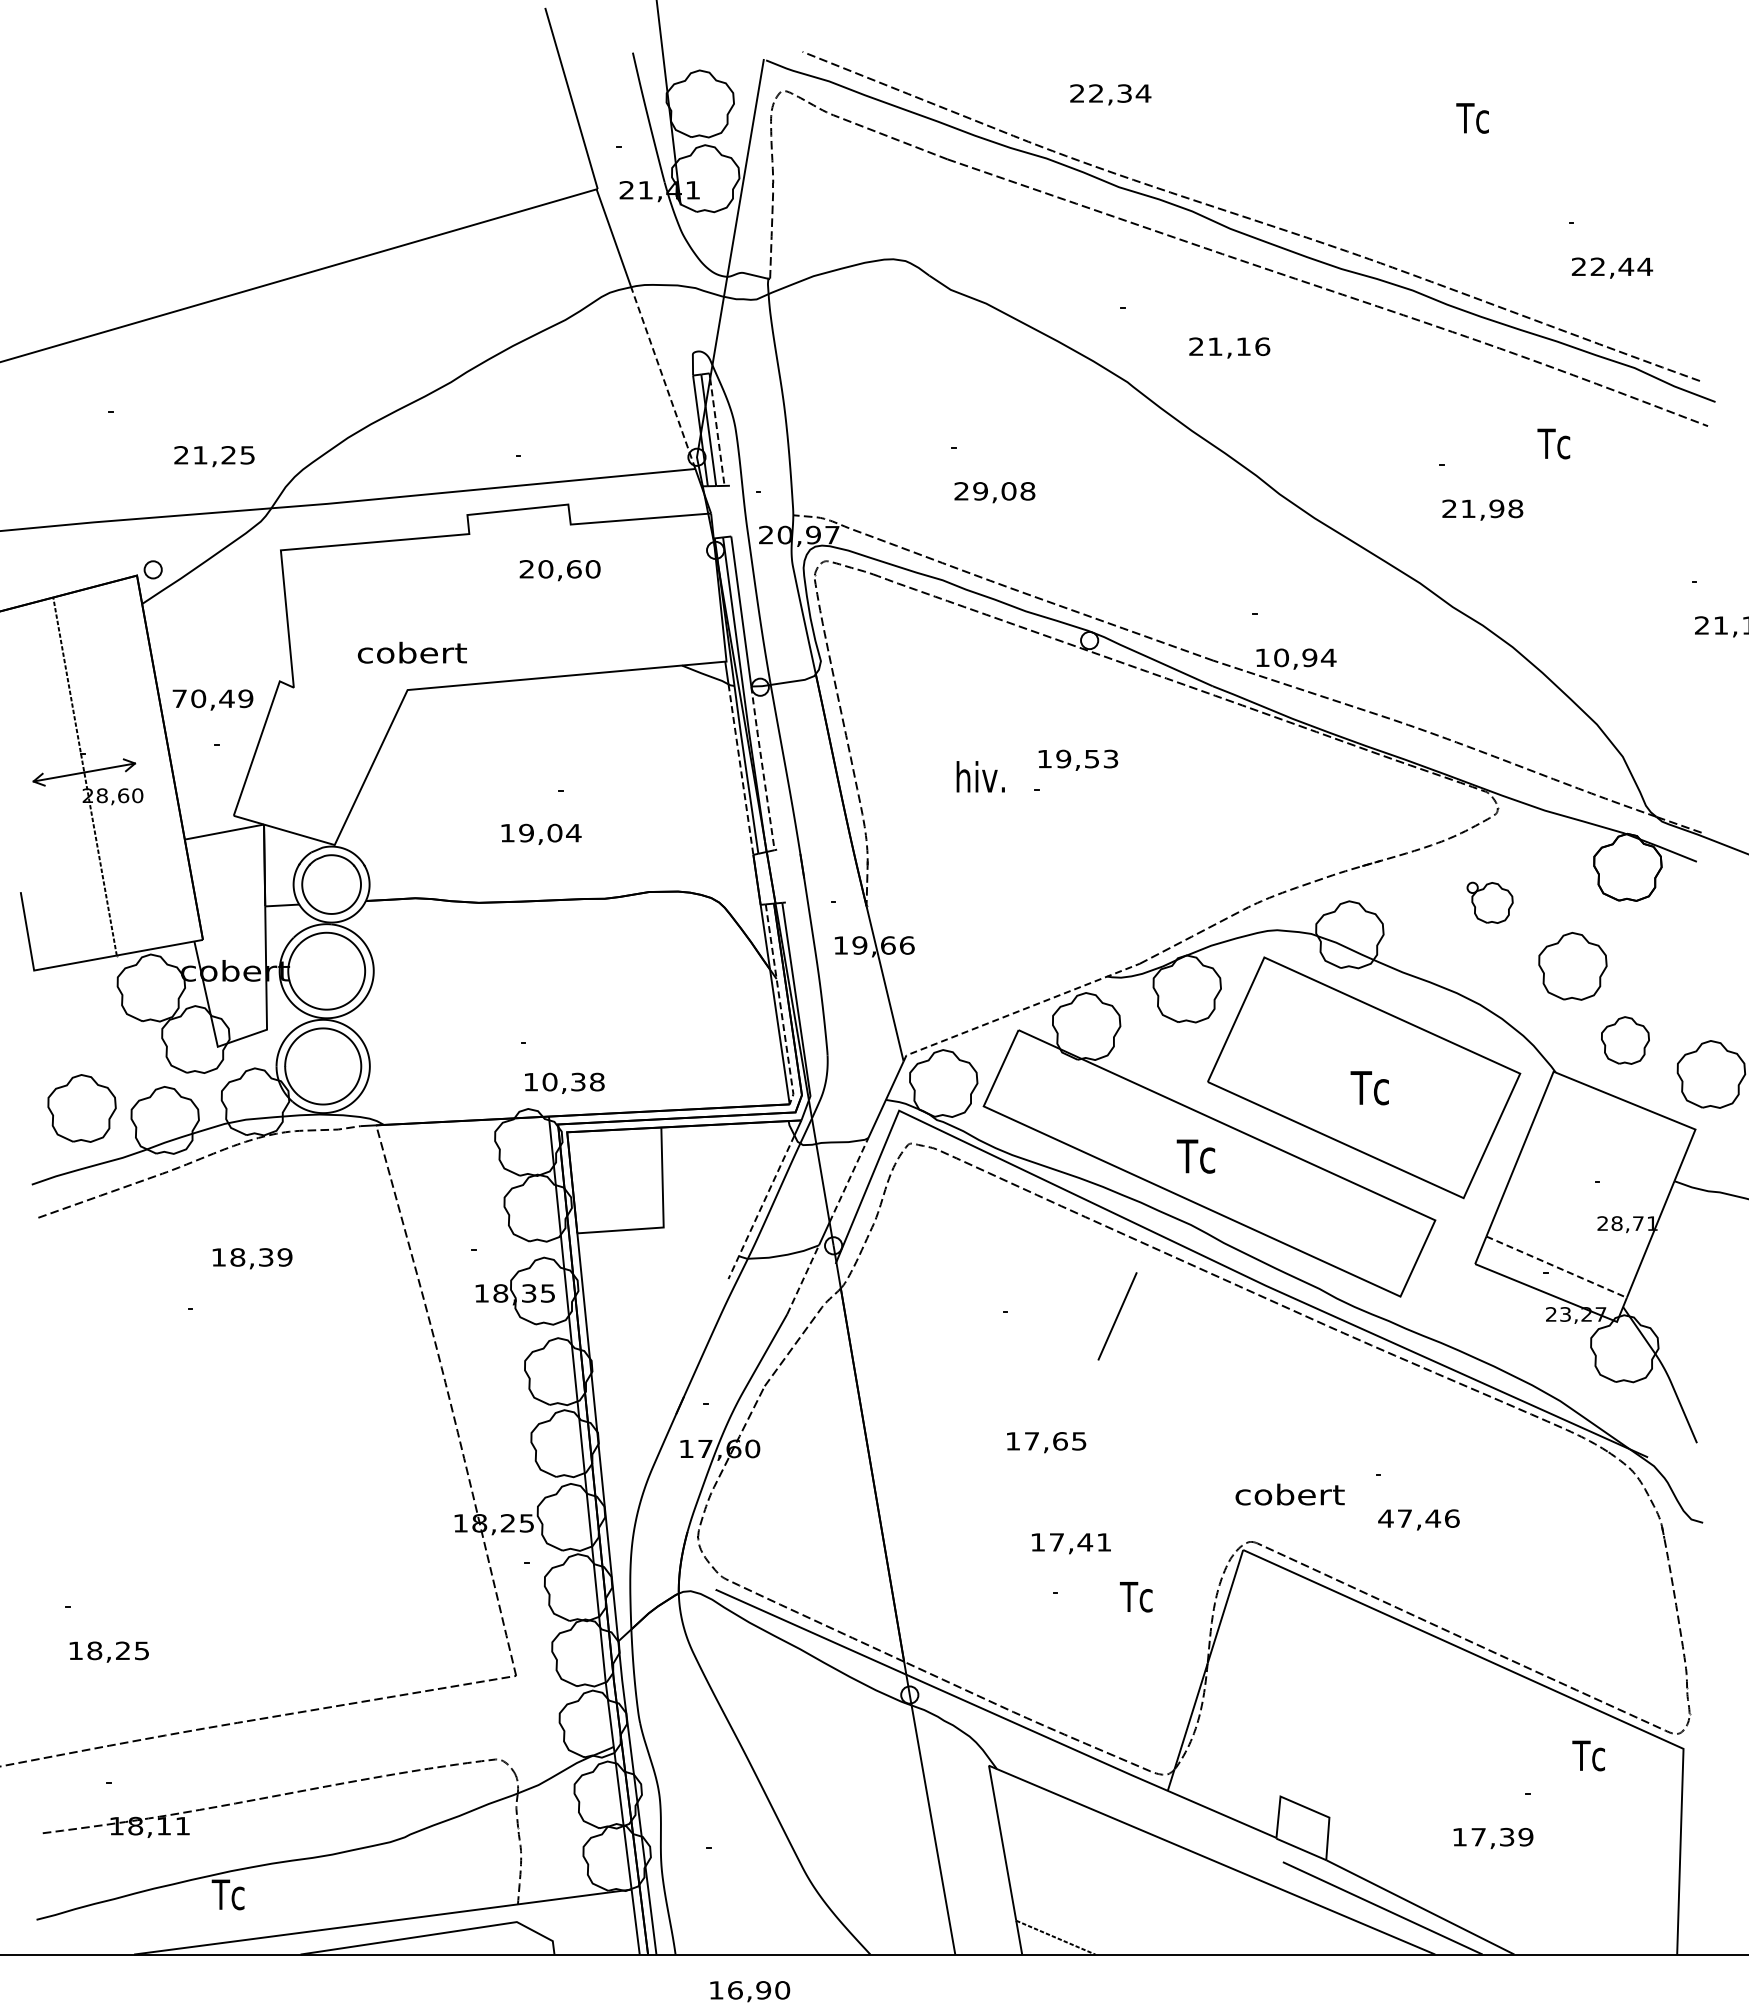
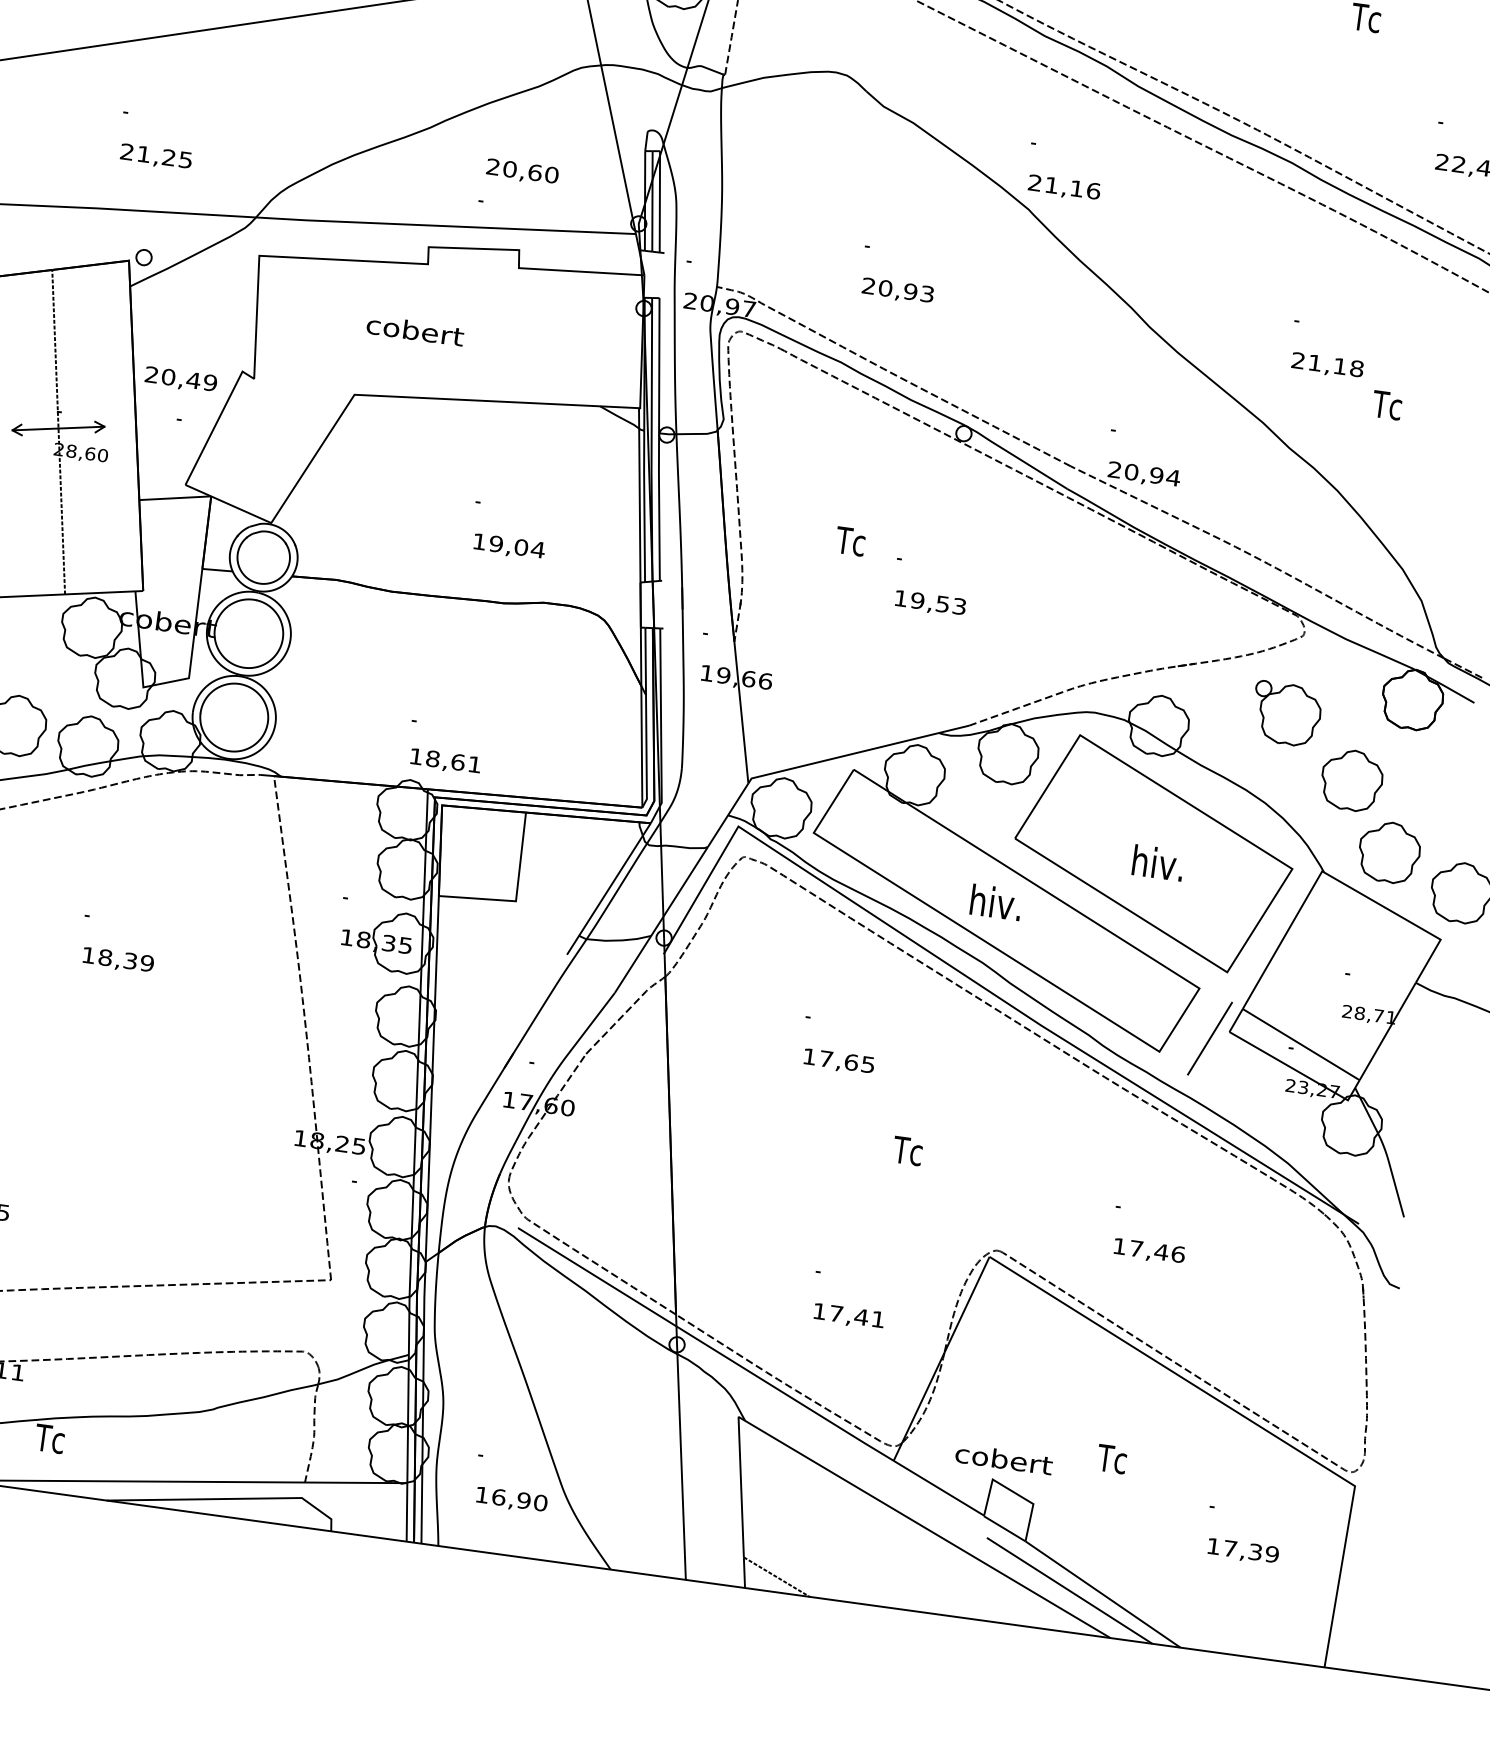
text: (1229, 347) -> (1064, 187), moved
line: (663, 377) -> (618, 149), dashed -> solid
line: (717, 432) -> (659, 204), dashed -> solid
text: (1553, 443) -> (1386, 404), moved
text: (214, 456) -> (156, 157), moved
text: (1004, 491) -> (906, 291), 29,08 -> 20,93
text: (1496, 508) -> (1339, 366), 21,98 -> 21,18
text: (559, 570) -> (521, 172), moved
text: (411, 652) -> (414, 330), moved
text: (1262, 657) -> (1114, 469), 10,94 -> 20,94
text: (179, 698) -> (151, 374), 70,49 -> 20,49
text: (1078, 759) -> (930, 602), moved
line: (762, 767) -> (659, 506), dashed -> solid
line: (741, 770) -> (640, 506), dashed -> solid
text: (980, 776) -> (850, 540), hiv. -> Tc
text: (541, 833) -> (509, 546), moved
part: (1489, 902) -> (1285, 713), size x1.67
line: (780, 1005) -> (646, 719), dashed -> solid
line: (1019, 1010) -> (857, 752), dashed -> solid
part: (1625, 1040) -> (1389, 852), size x1.43
text: (573, 1081) -> (453, 761), 10,38 -> 18,61
text: (1370, 1087) -> (1158, 863), Tc -> hiv.
text: (1196, 1155) -> (996, 902), Tc -> hiv.
line: (849, 1179) -> (686, 881), dashed -> solid
line: (761, 1207) -> (604, 895), dashed -> solid
text: (252, 1258) -> (118, 960), moved
line: (1556, 1267) -> (1301, 1044), dashed -> solid
line: (803, 1279) -> (633, 964), dashed -> solid
line: (1117, 1316) -> (1209, 1038), moved
text: (1046, 1442) -> (839, 1061), moved
text: (1289, 1494) -> (1003, 1459), moved
text: (1385, 1518) -> (1119, 1246), 47,46 -> 17,46
text: (1071, 1543) -> (849, 1316), moved
text: (1136, 1597) -> (907, 1151), moved
text: (1588, 1755) -> (1111, 1458), moved
text: (1493, 1838) -> (1243, 1551), moved
text: (750, 1991) -> (512, 1500), moved

